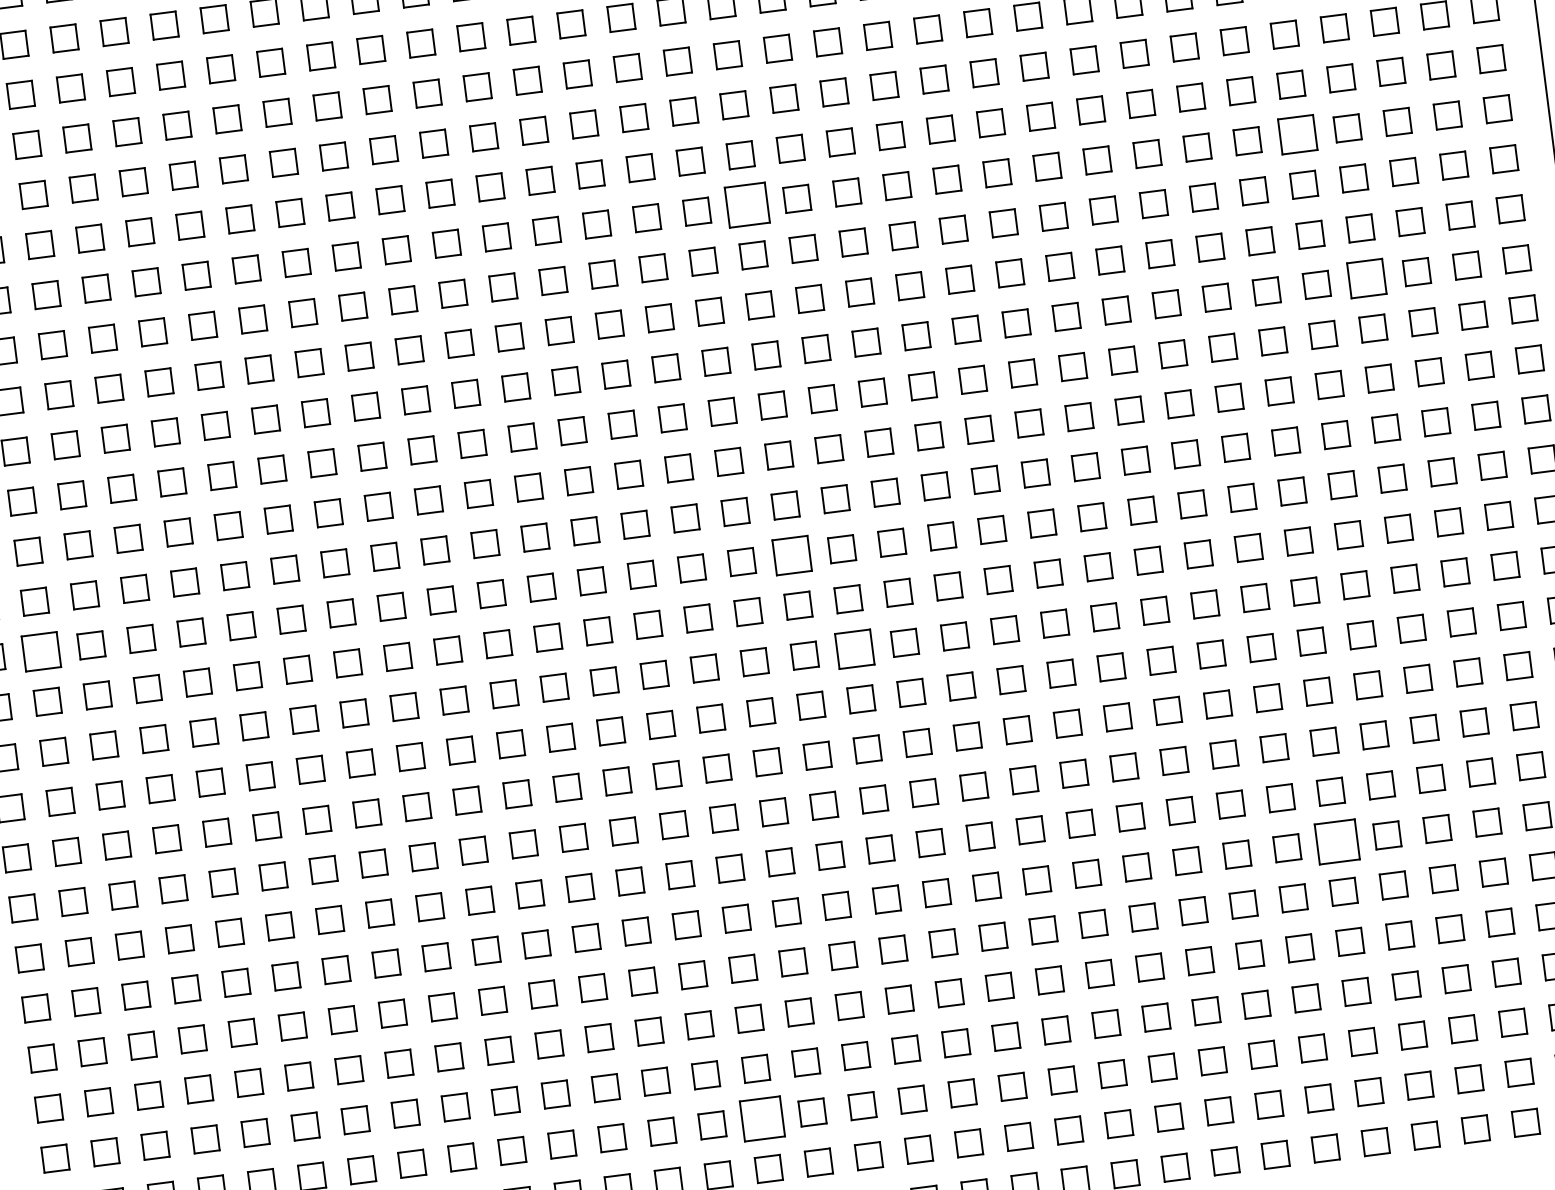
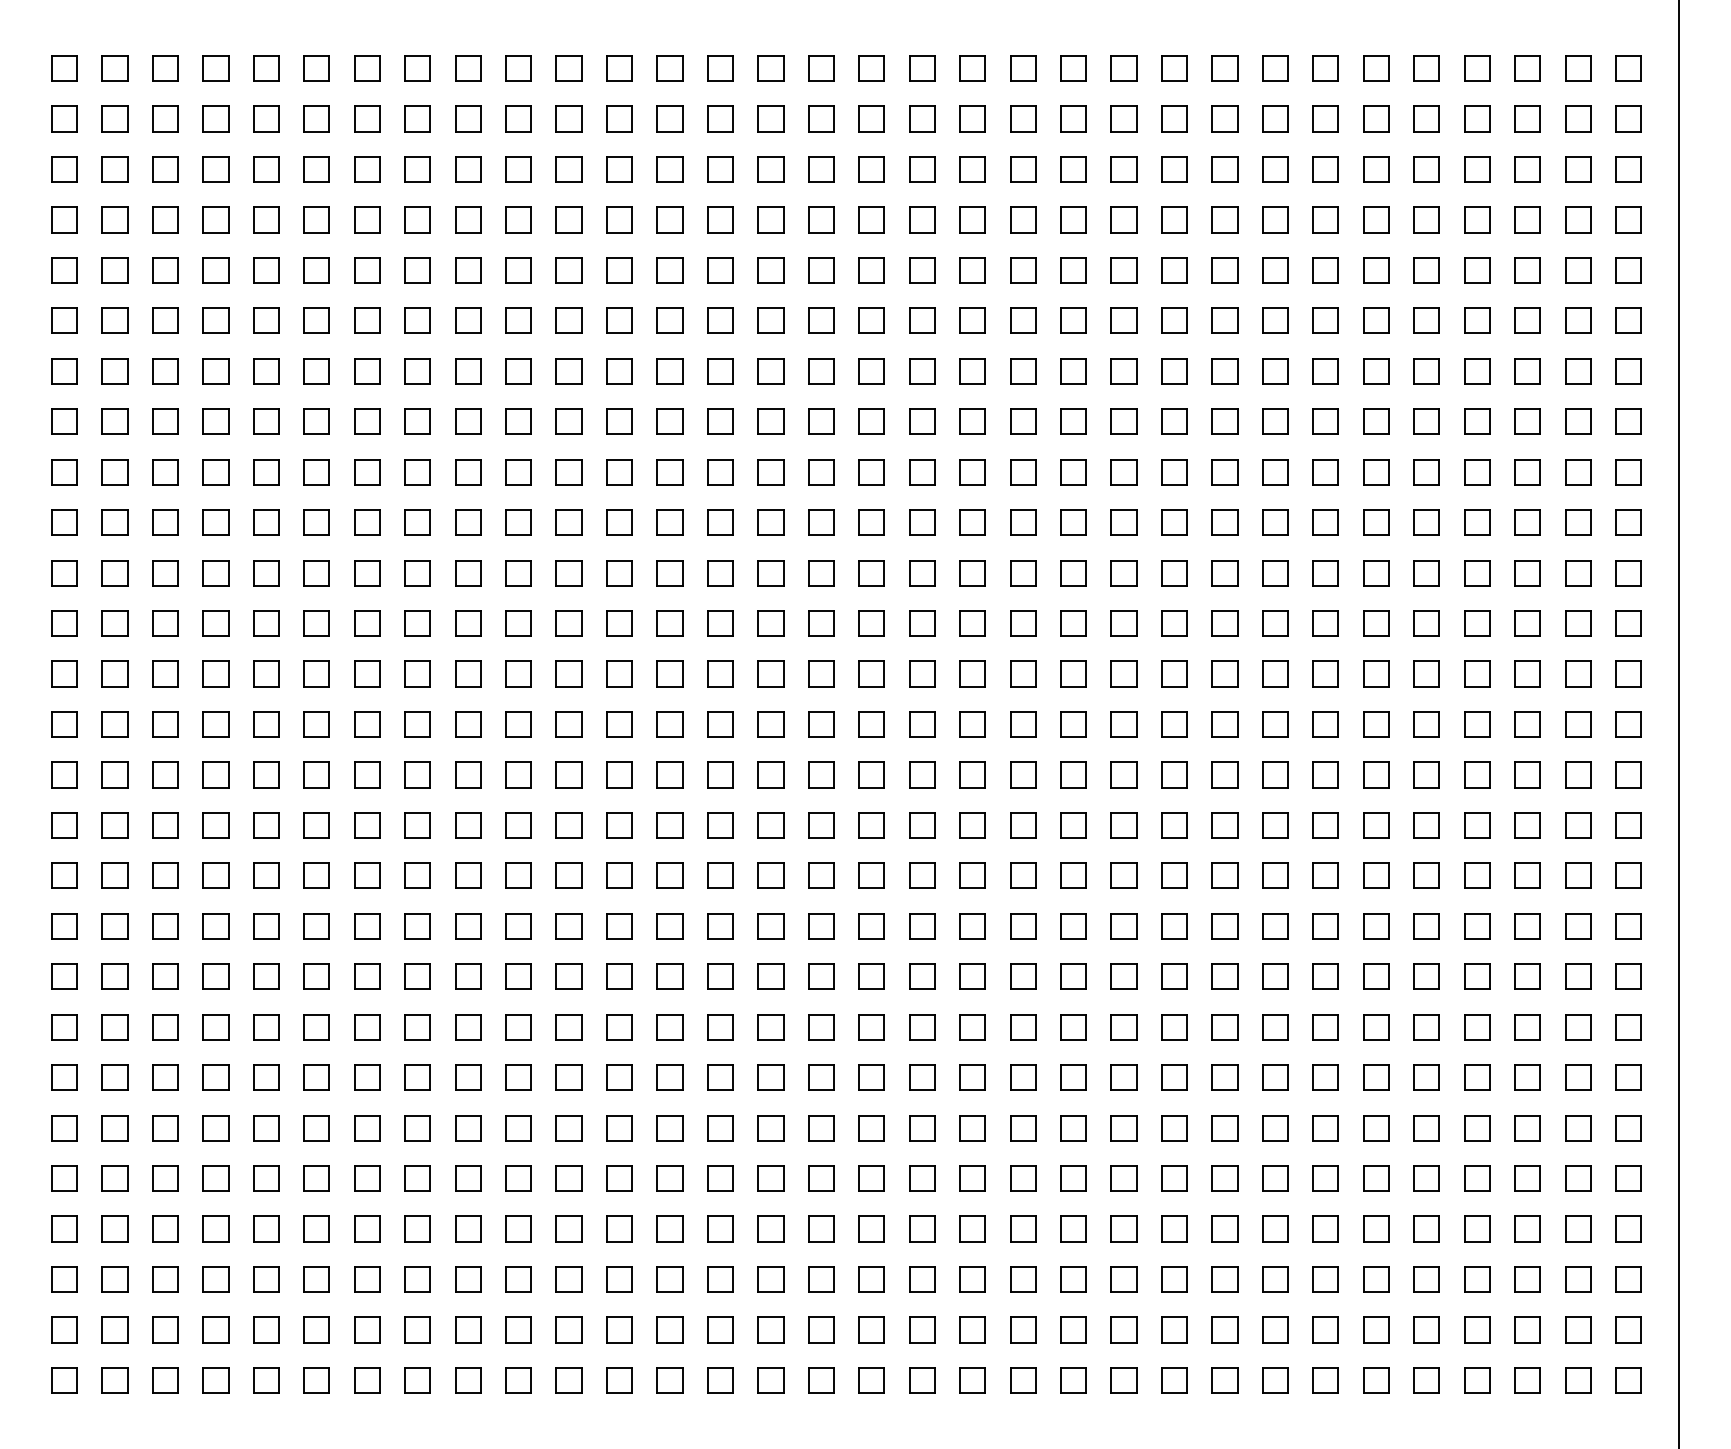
part: (1297, 135) -> (1426, 371), size x0.71
part: (746, 205) -> (871, 371), size x0.62
part: (1367, 278) -> (1477, 522), size x0.71
part: (791, 555) -> (871, 724), size x0.71
part: (855, 649) -> (922, 825), size x0.71
part: (40, 651) -> (114, 724), size x0.71
part: (1337, 841) -> (1376, 1077), size x0.62
part: (762, 1119) -> (770, 1279), size x0.62

